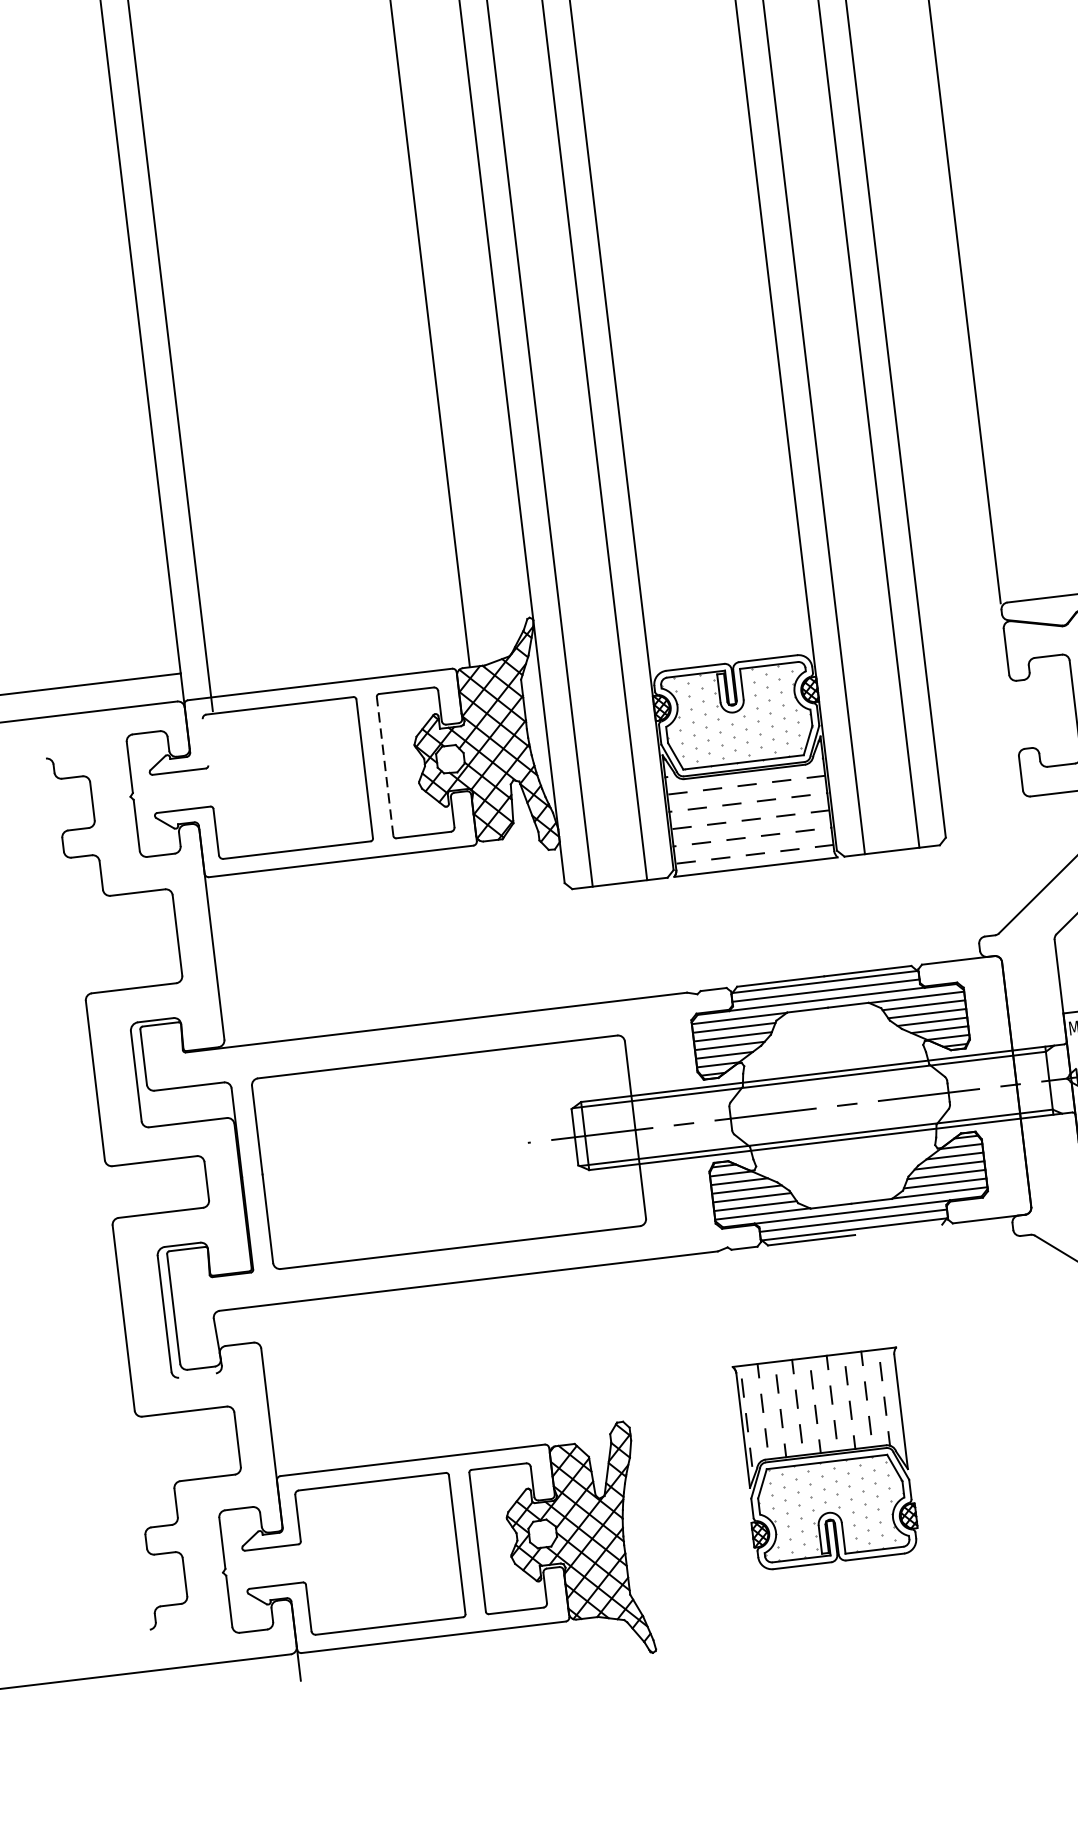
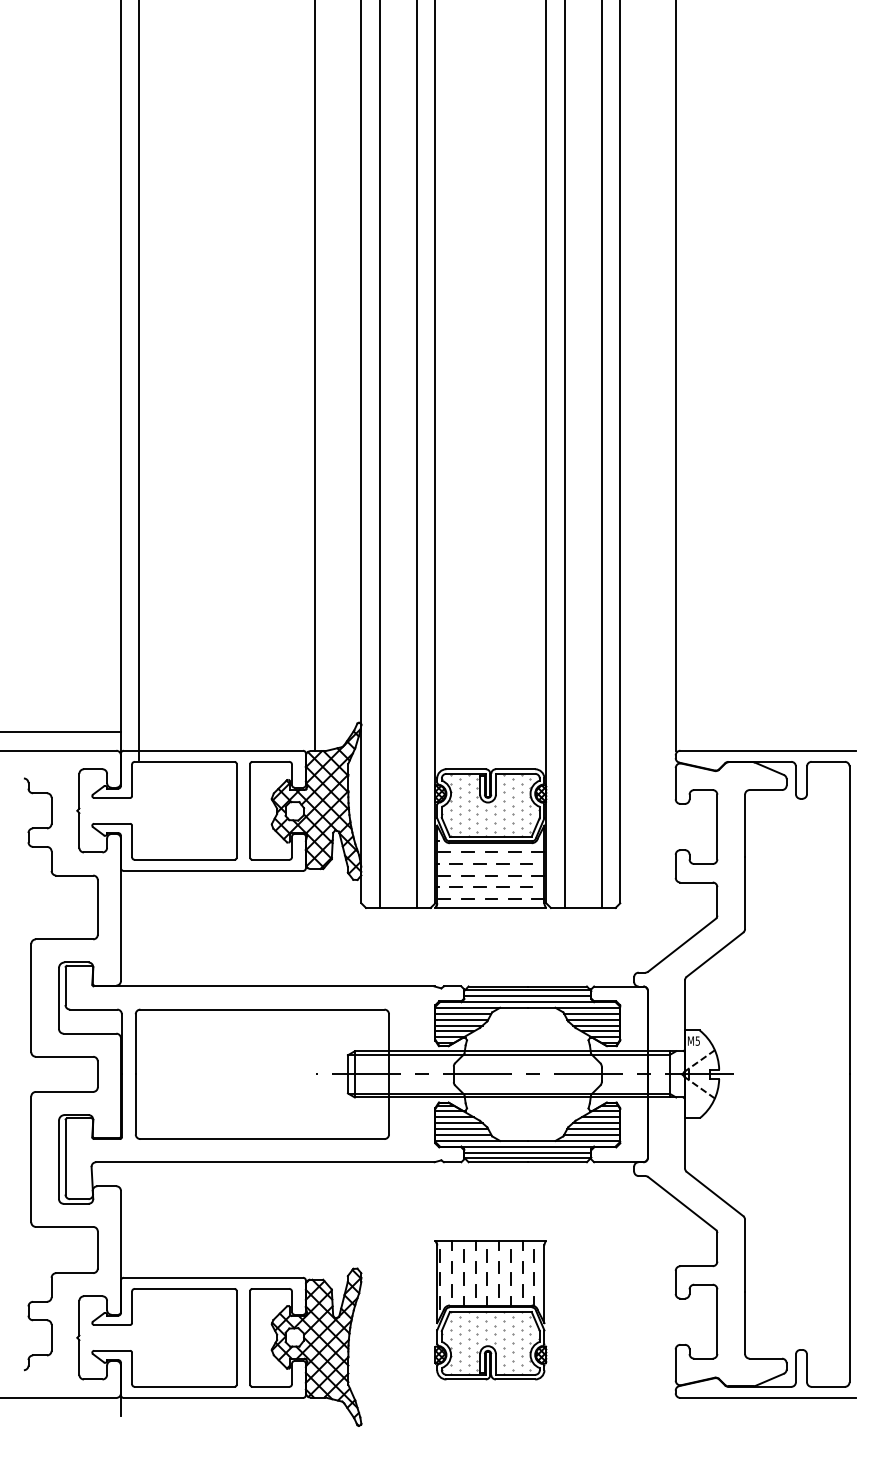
line: (206, 742) -> (132, 780), added
line: (385, 765) -> (250, 810), dashed -> solid
line: (897, 1230) -> (556, 1162), added
line: (196, 1375) -> (75, 1203), added

